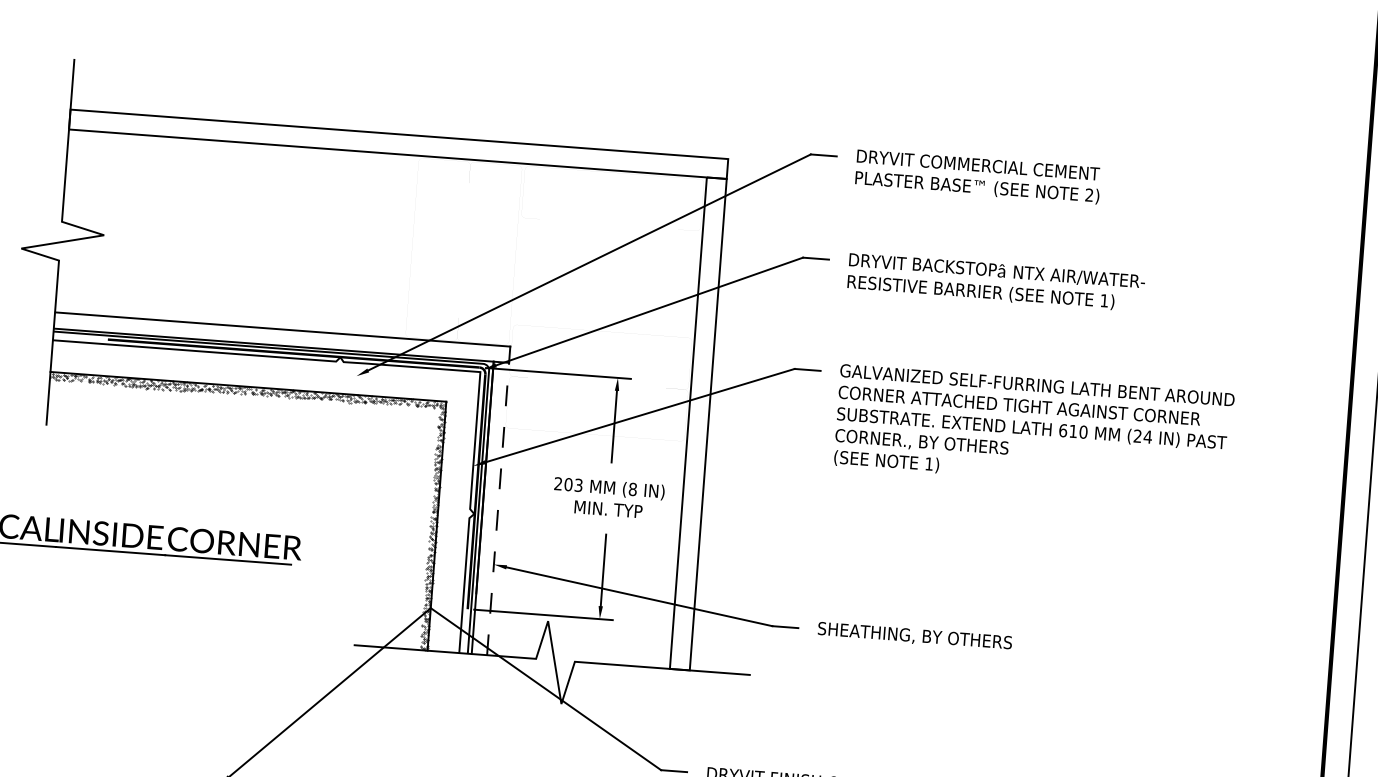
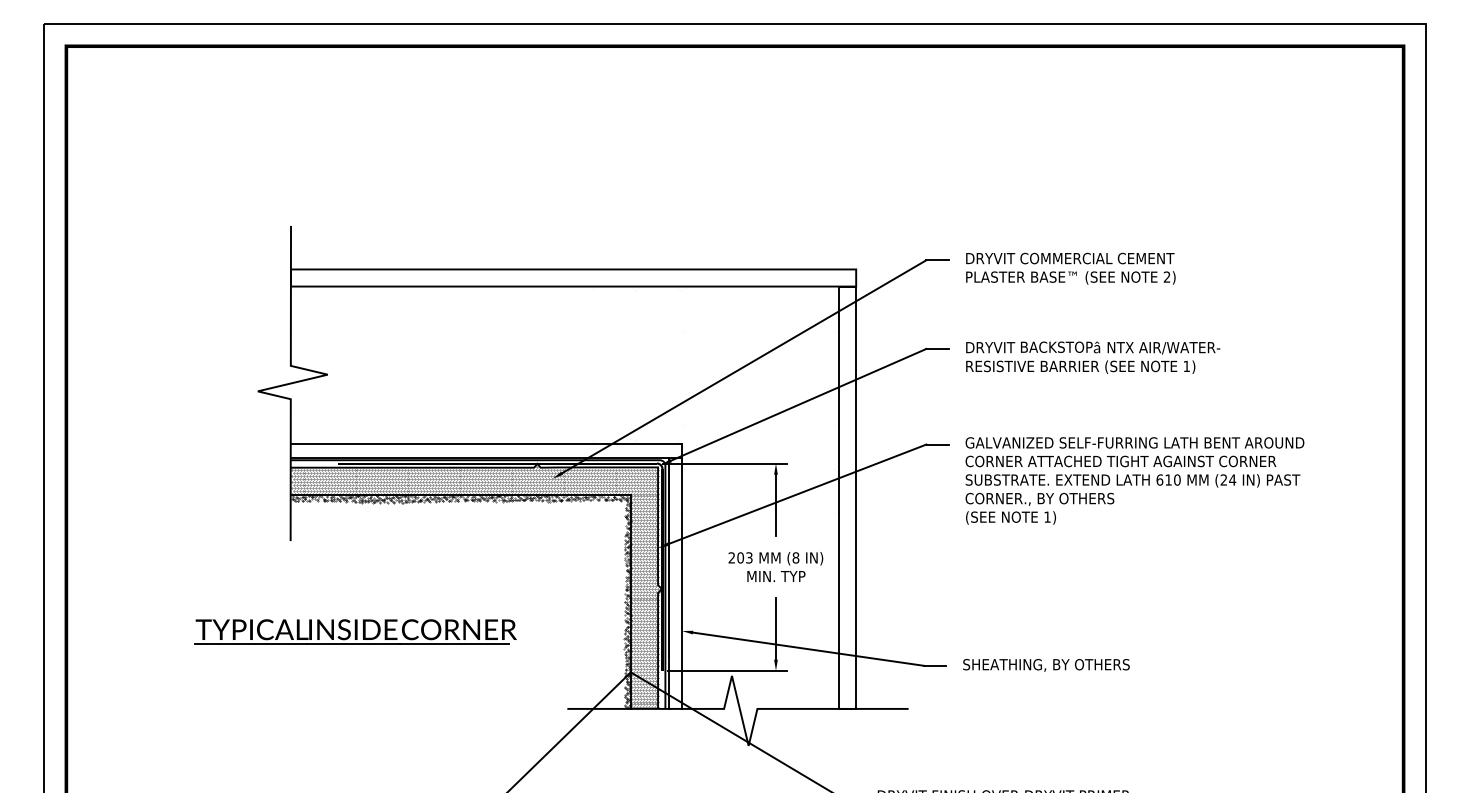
hatch: (258, 494) -> (476, 586), added
line: (497, 509) -> (681, 583), dashed -> solid

